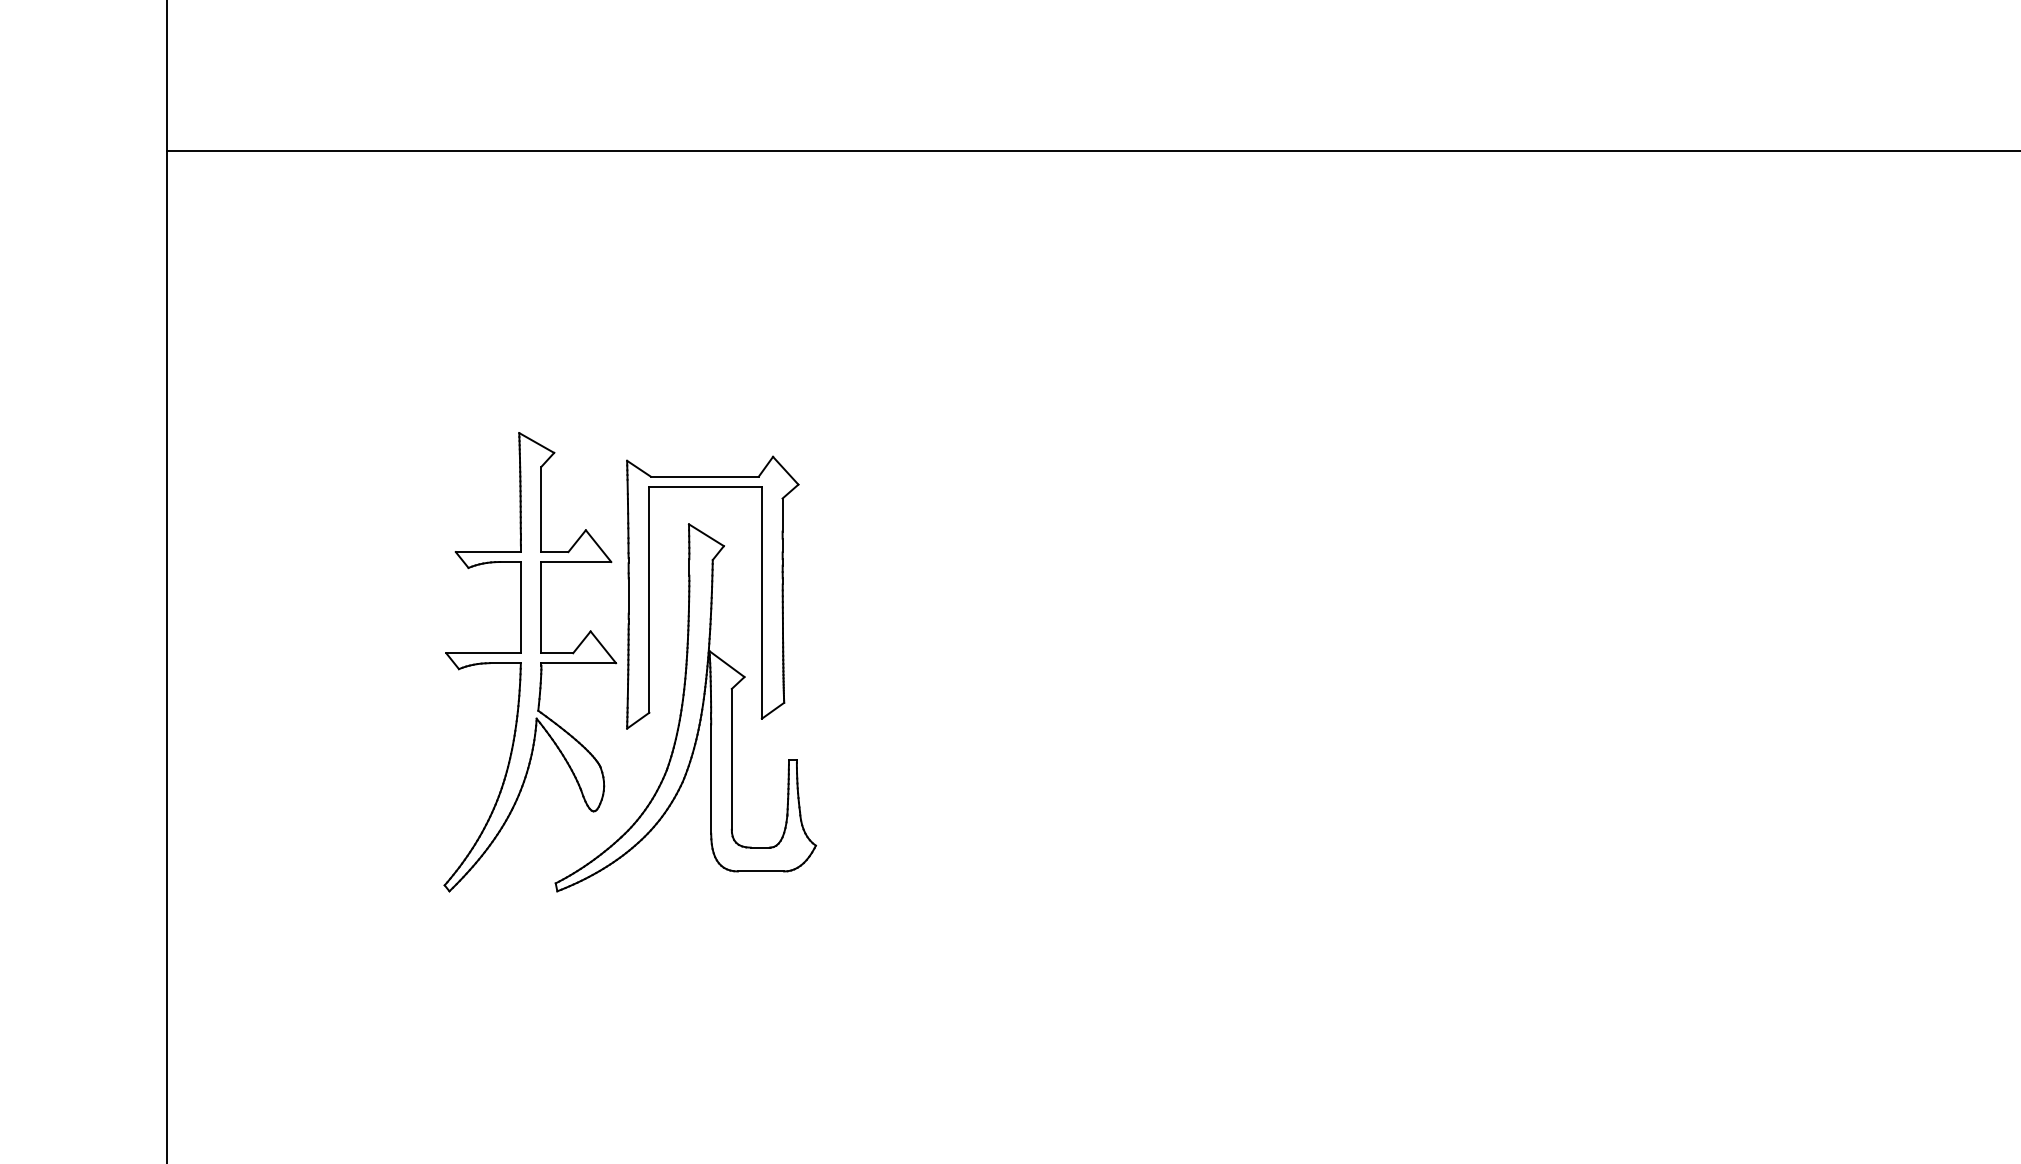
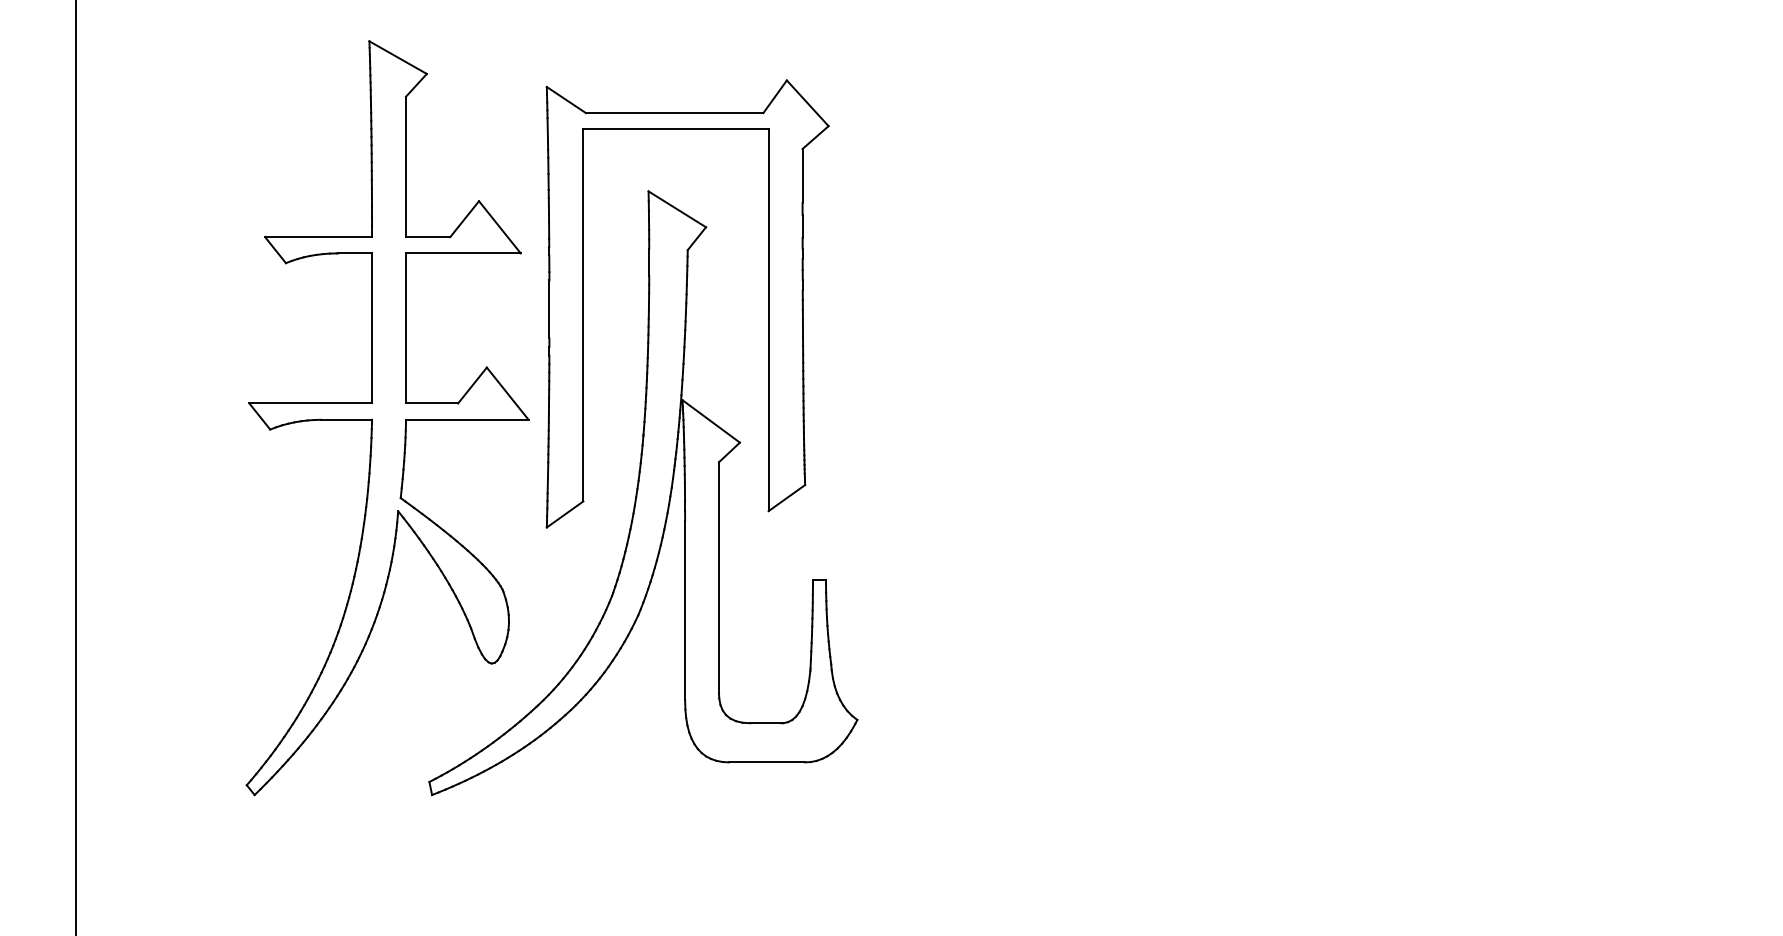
part: (630, 662) -> (552, 418), size x1.6

